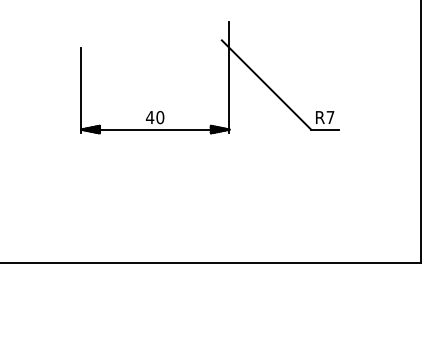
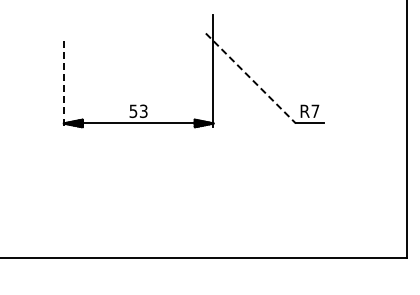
line: (266, 85) -> (250, 78), solid -> dashed
line: (81, 90) -> (64, 84), solid -> dashed
text: (154, 117) -> (137, 111), 40 -> 53

